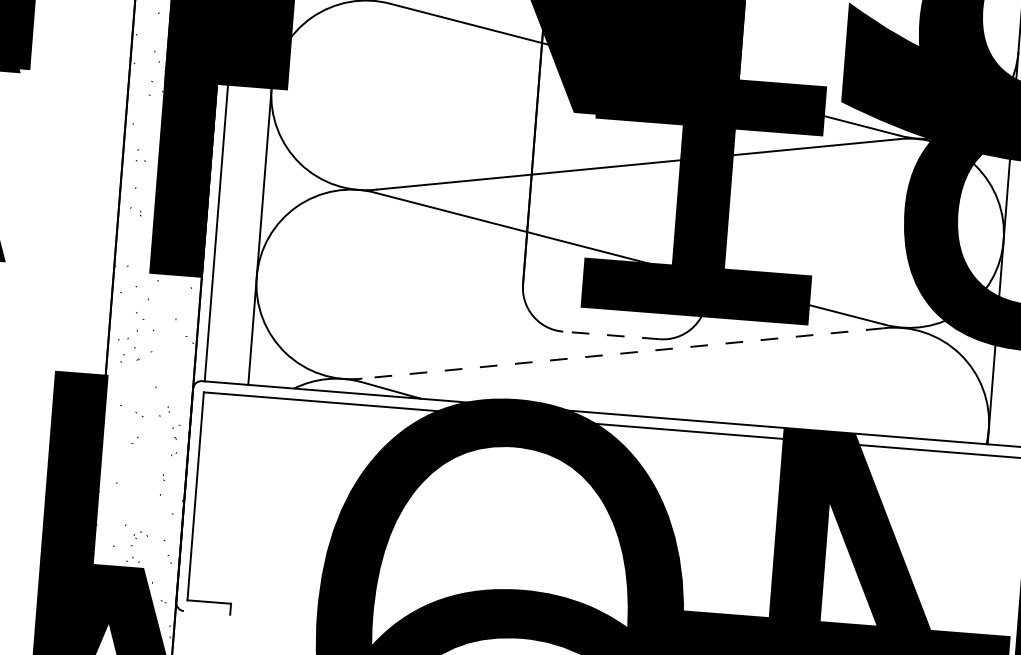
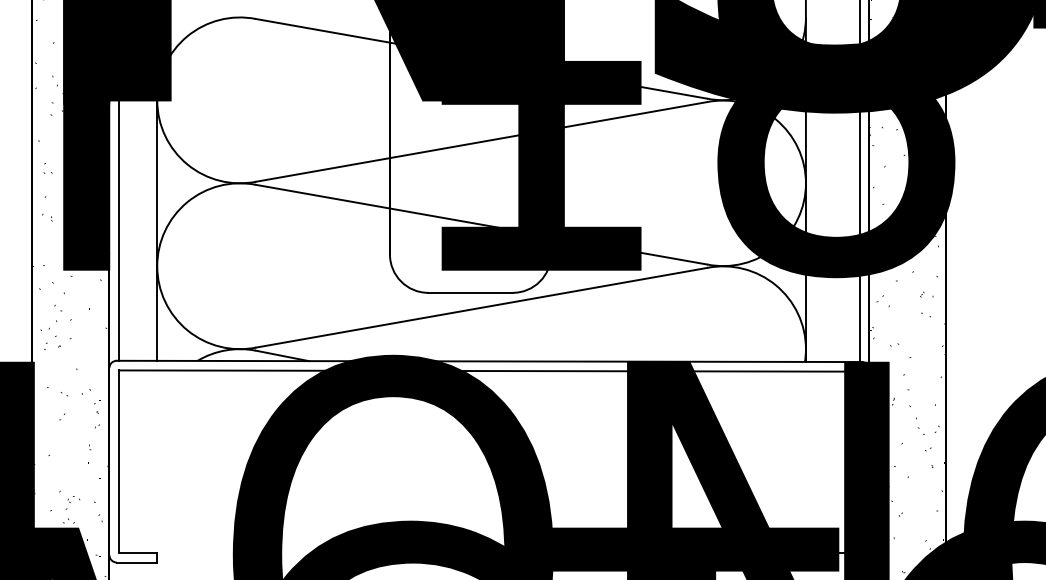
line: (611, 335) -> (470, 292), dashed -> solid
line: (621, 353) -> (480, 307), dashed -> solid
line: (206, 612) -> (136, 562), added

